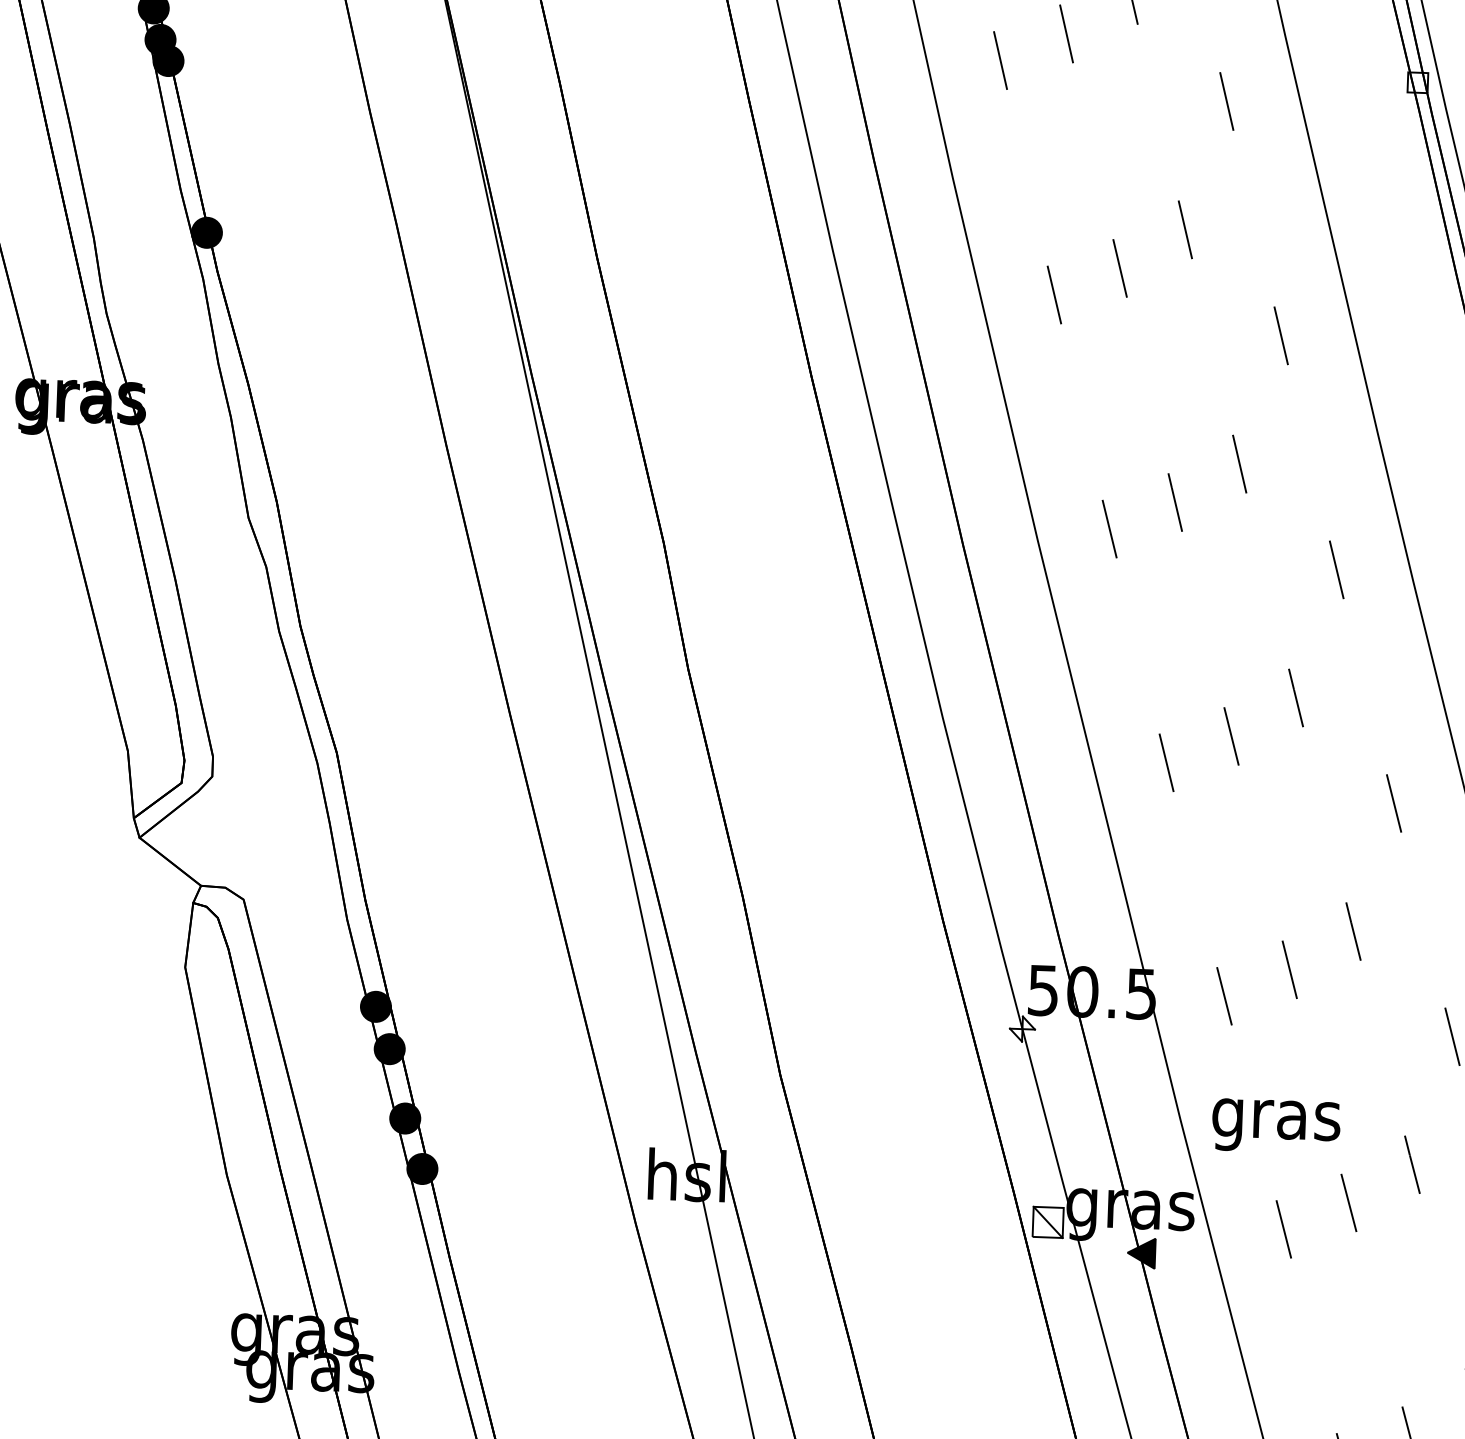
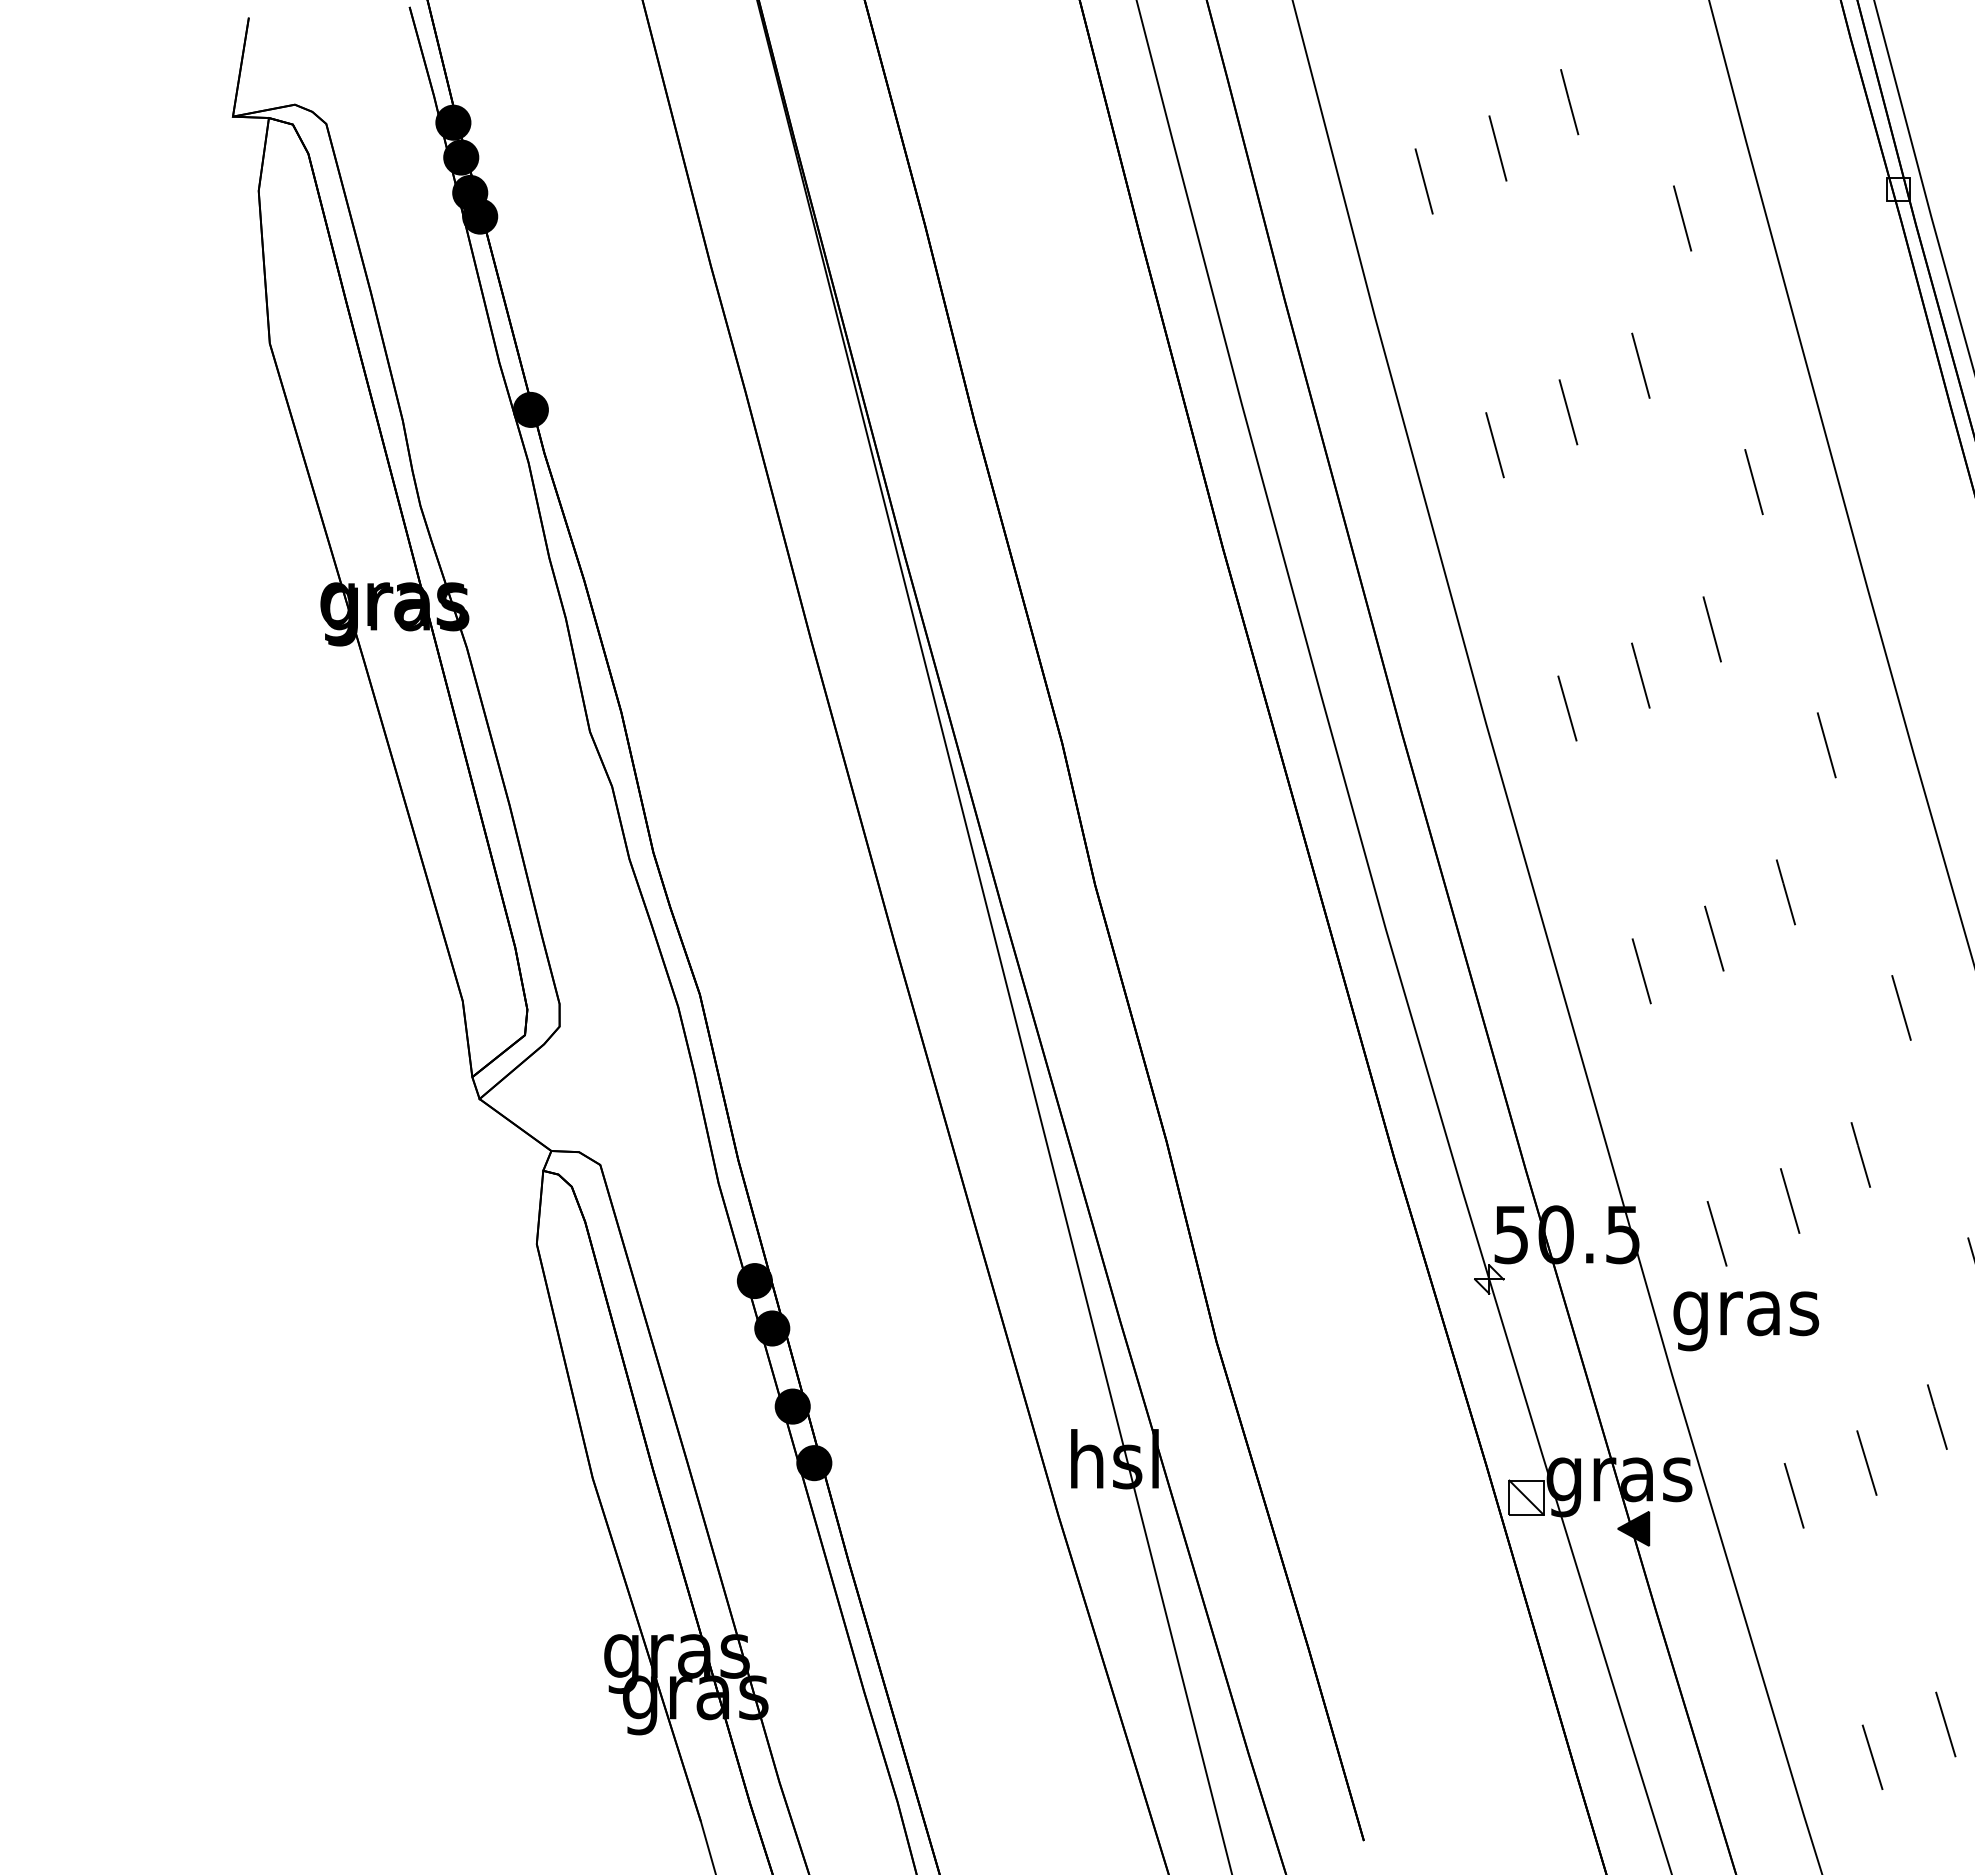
text: (1276, 1126) -> (1746, 1321), moved

